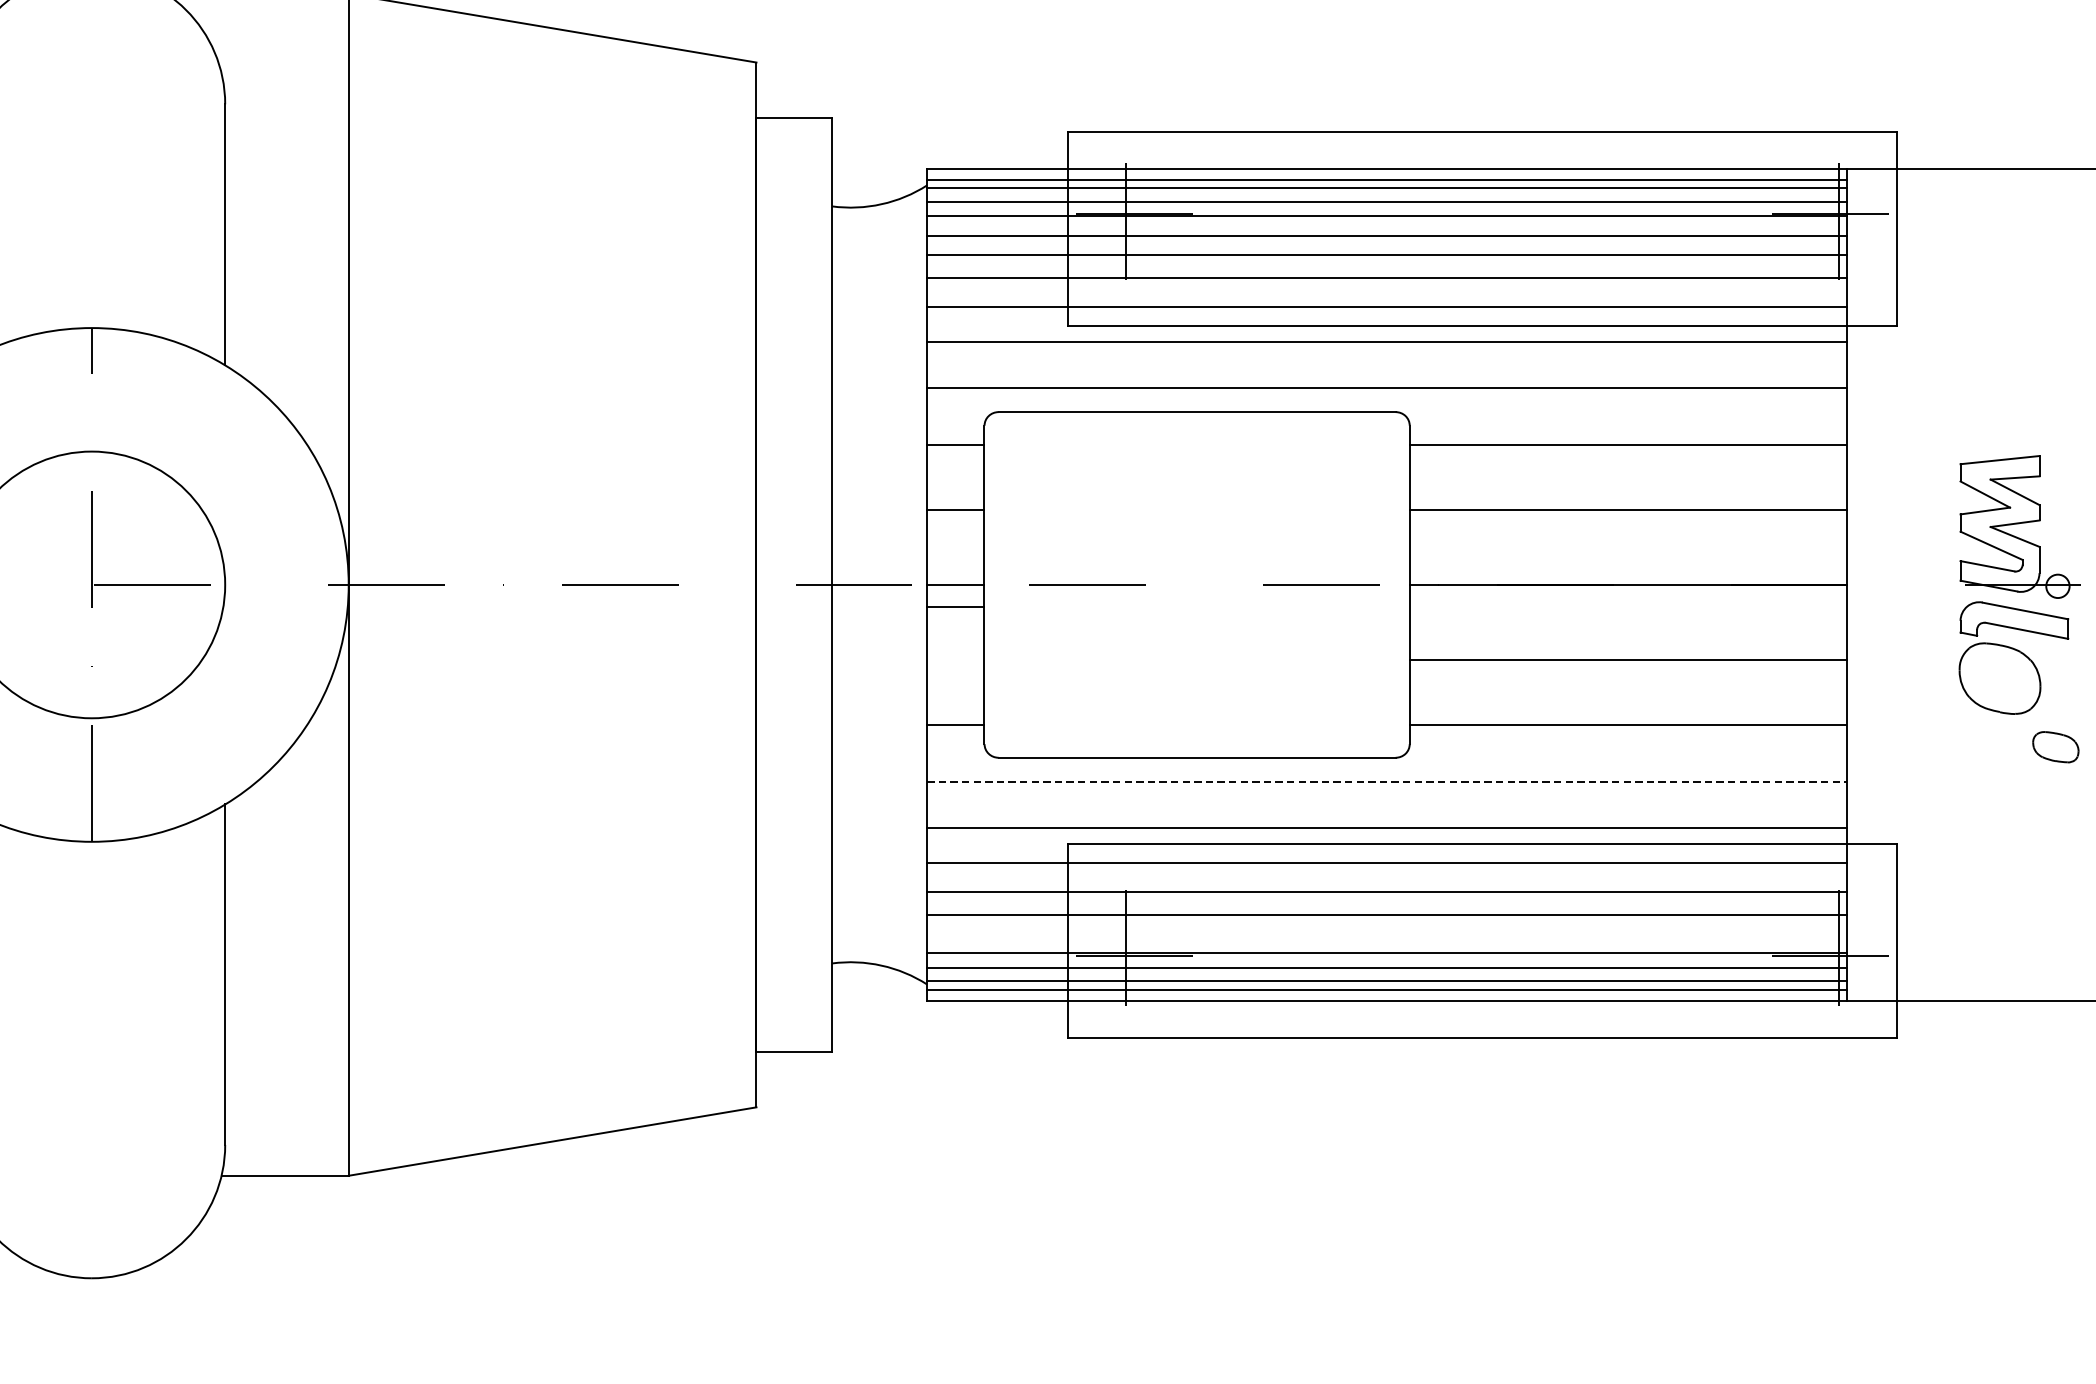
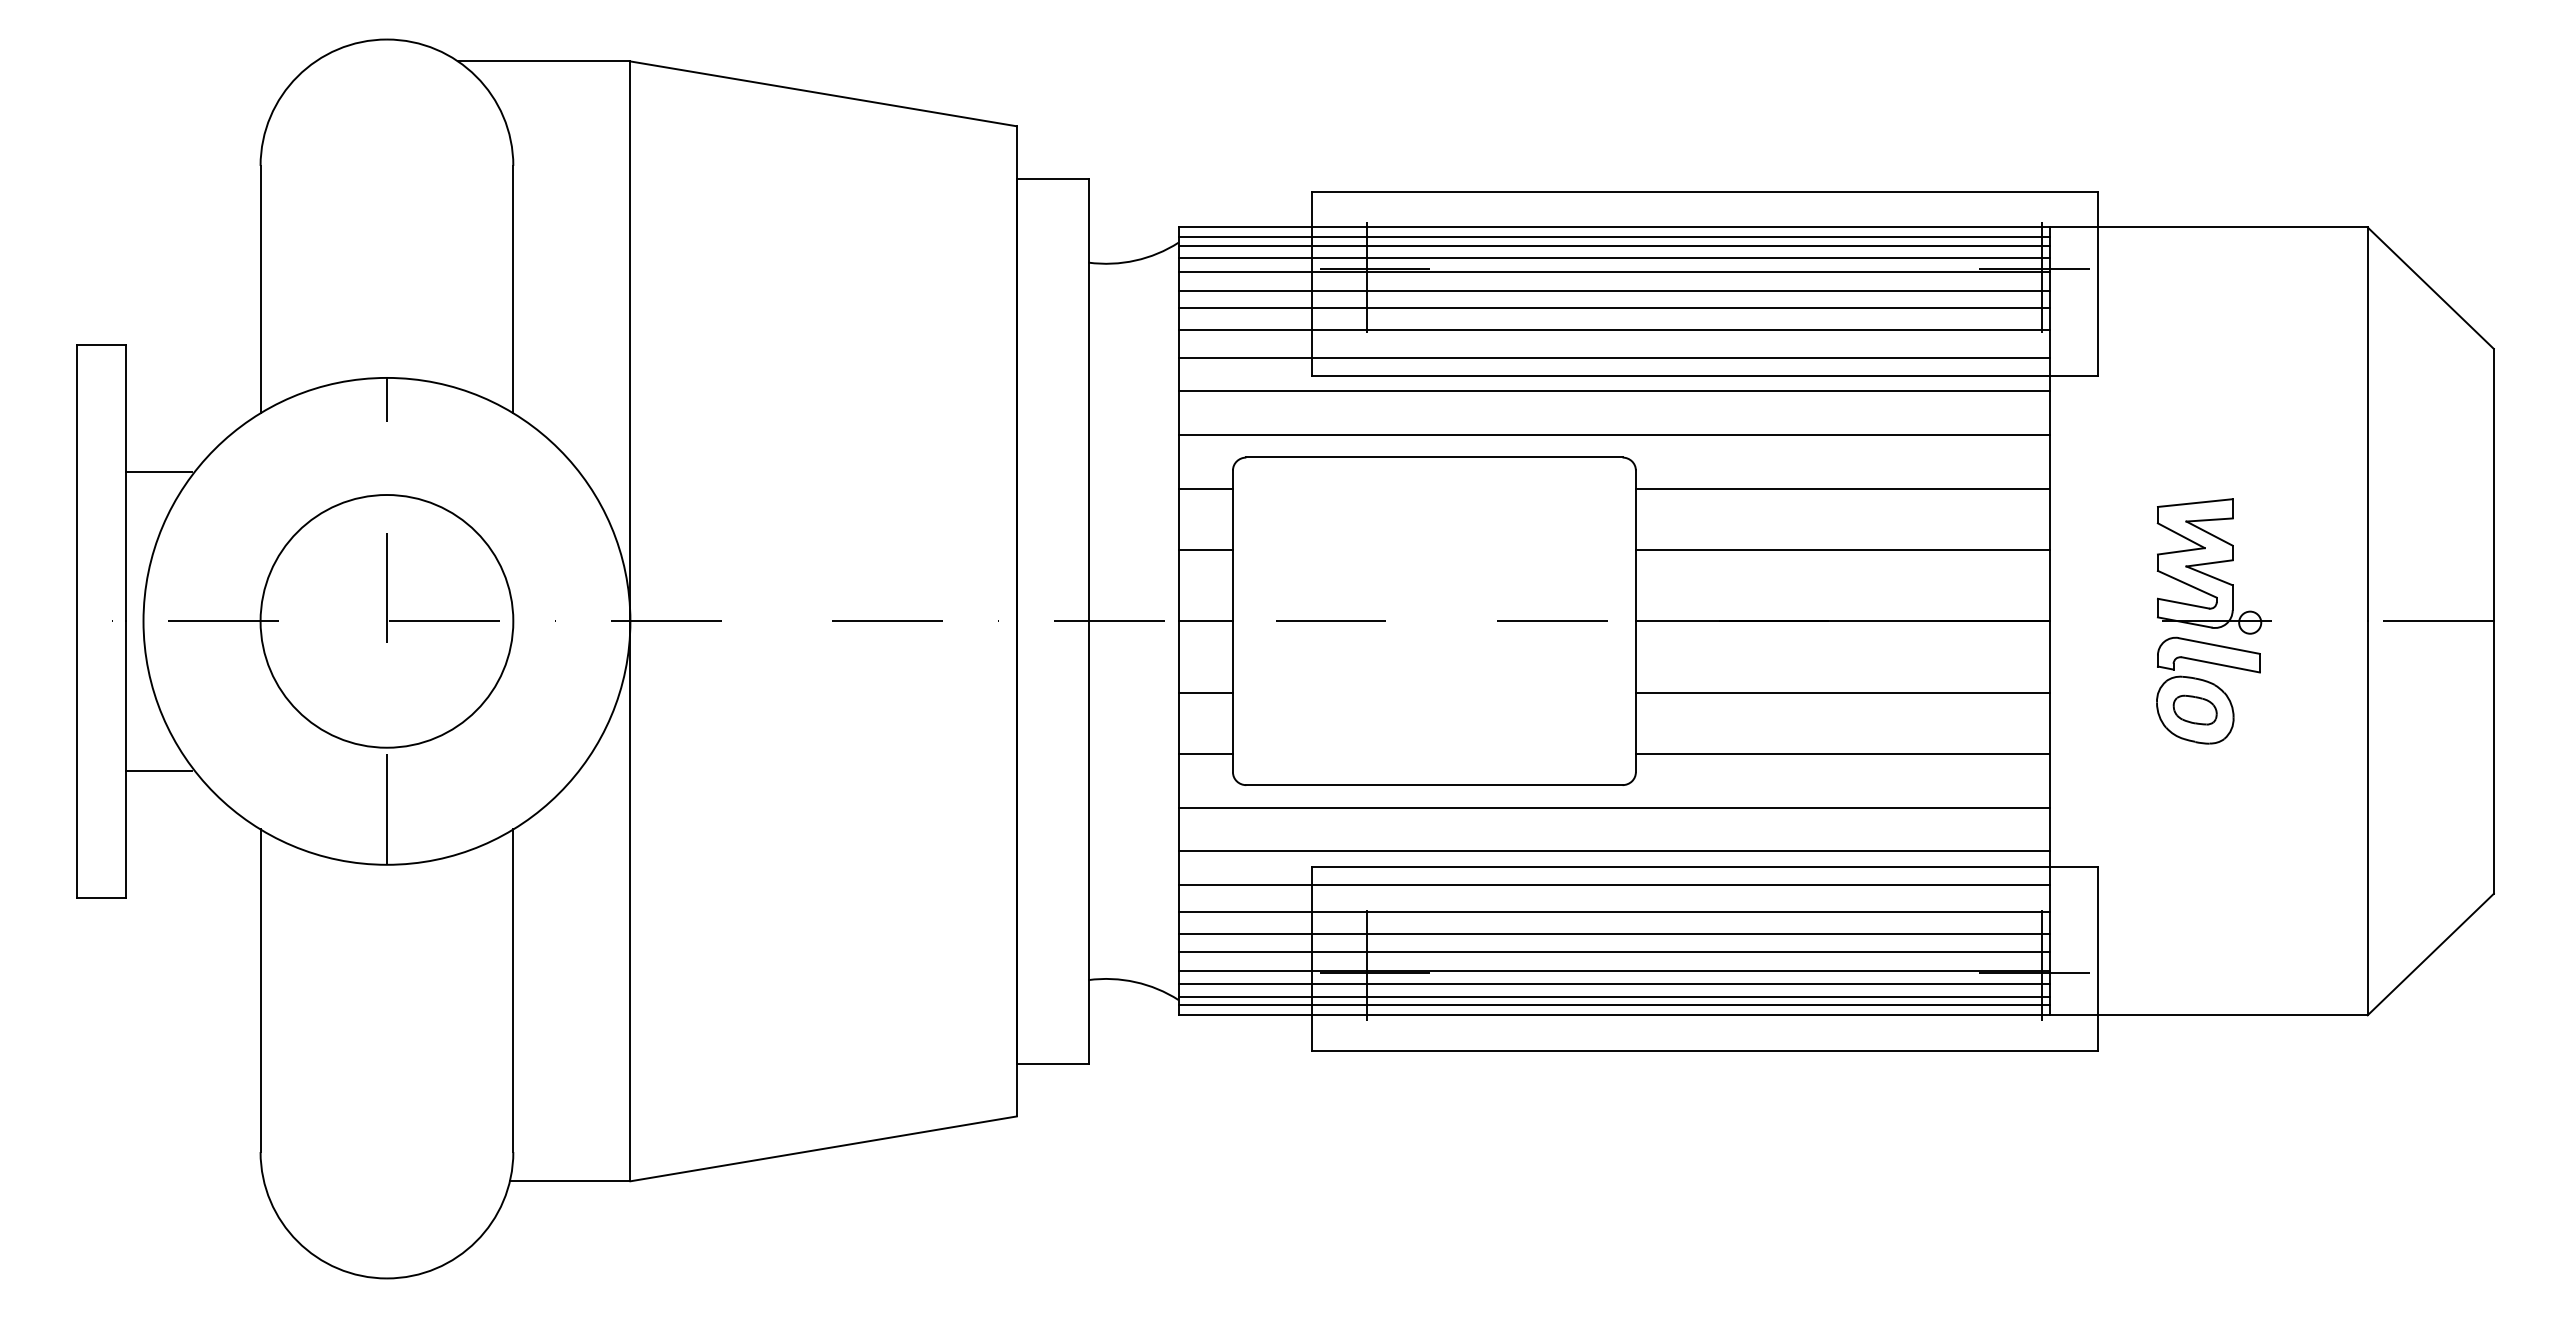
line: (955, 607) -> (1205, 692), moved
part: (2055, 746) -> (2194, 709), moved
line: (1387, 781) -> (1614, 807), dashed -> solid
line: (1387, 933) -> (1614, 951), added

